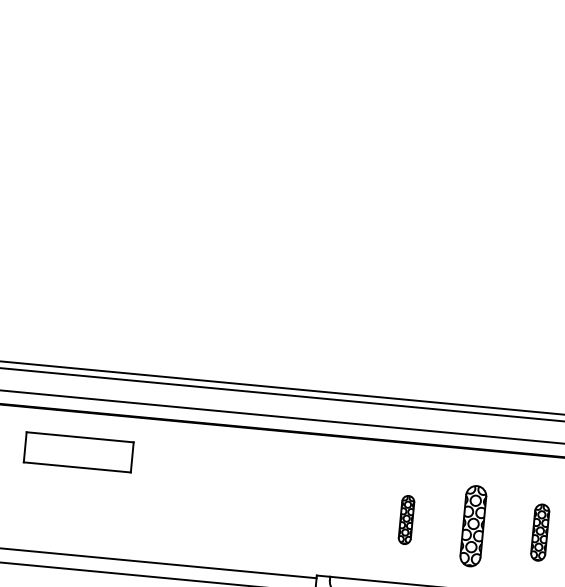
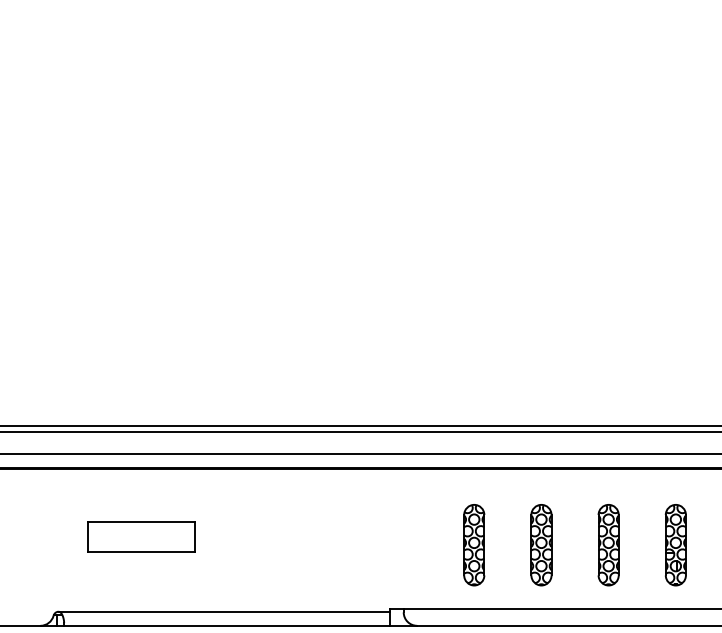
part: (78, 452) -> (141, 536), moved
part: (406, 520) -> (474, 545), size x1.67
part: (540, 532) -> (608, 545), size x1.43

